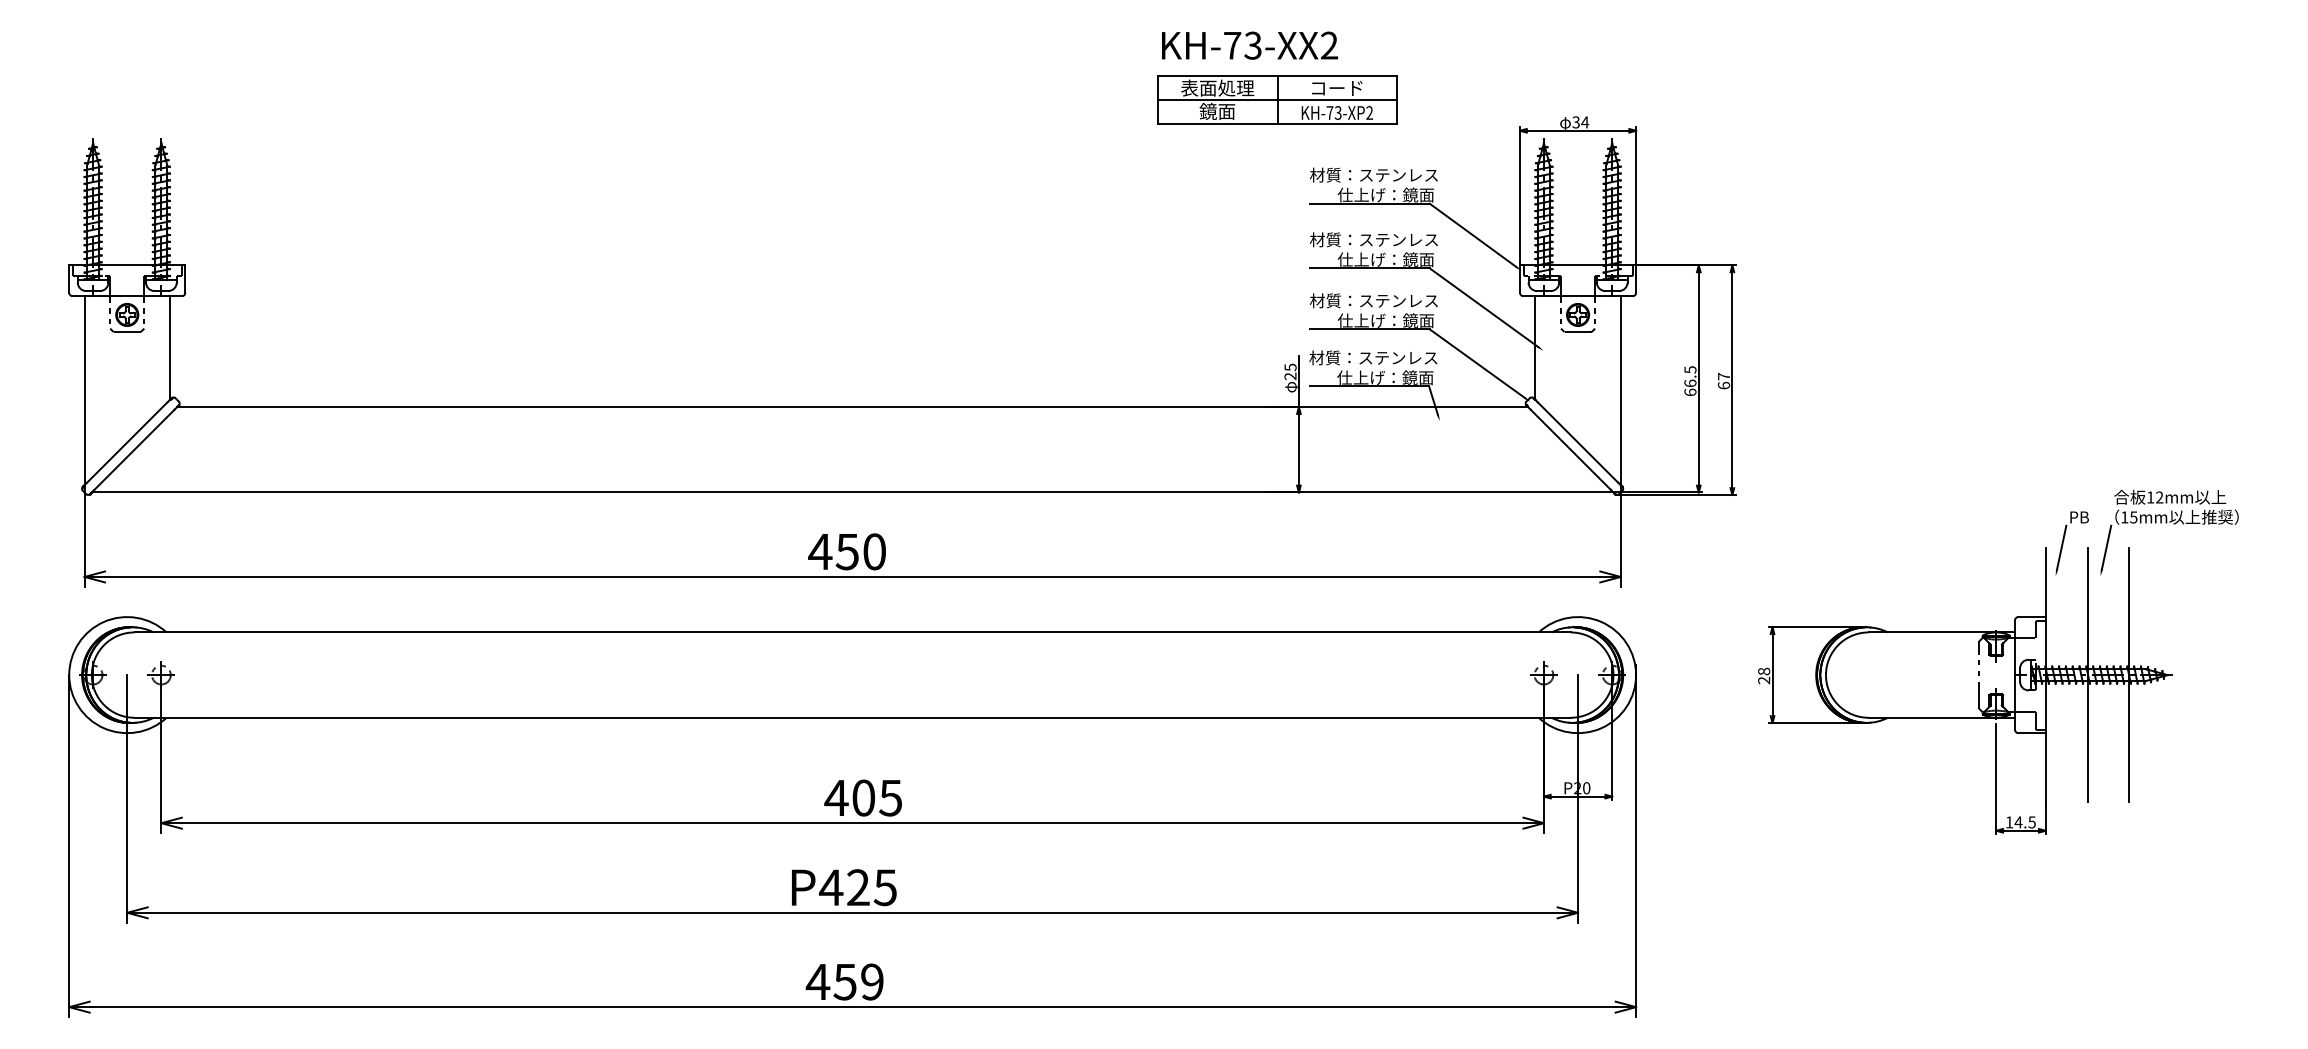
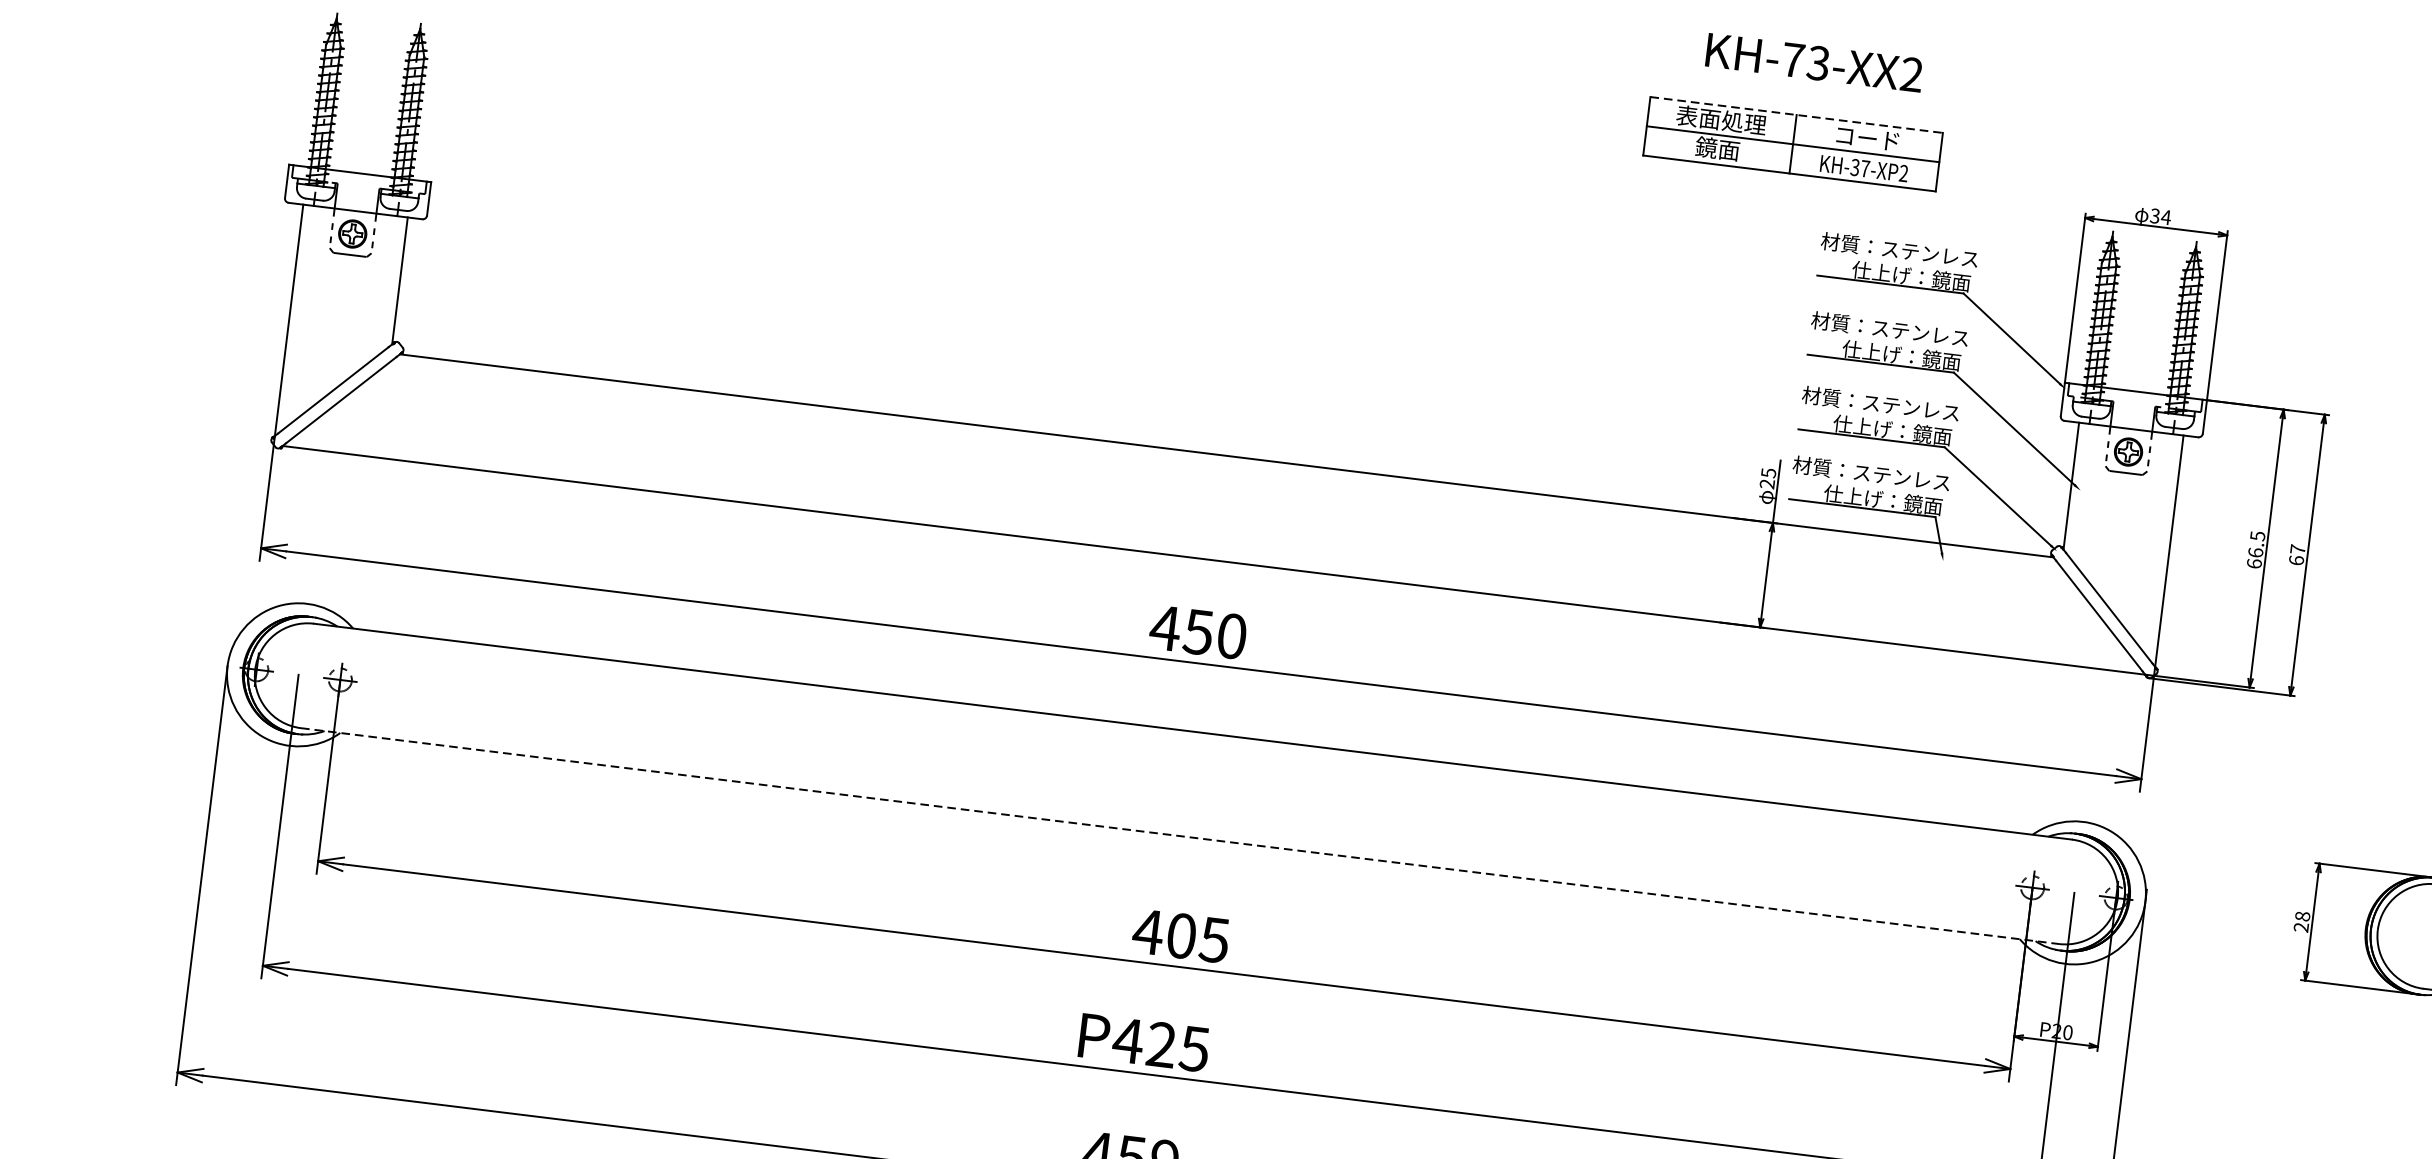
text: (1249, 45) -> (1814, 62), moved
line: (1278, 76) -> (1797, 115), solid -> dashed
text: (1333, 112) -> (1859, 167), KH-73-XP2 -> KH-37-XP2
line: (853, 717) -> (1181, 835), solid -> dashed

